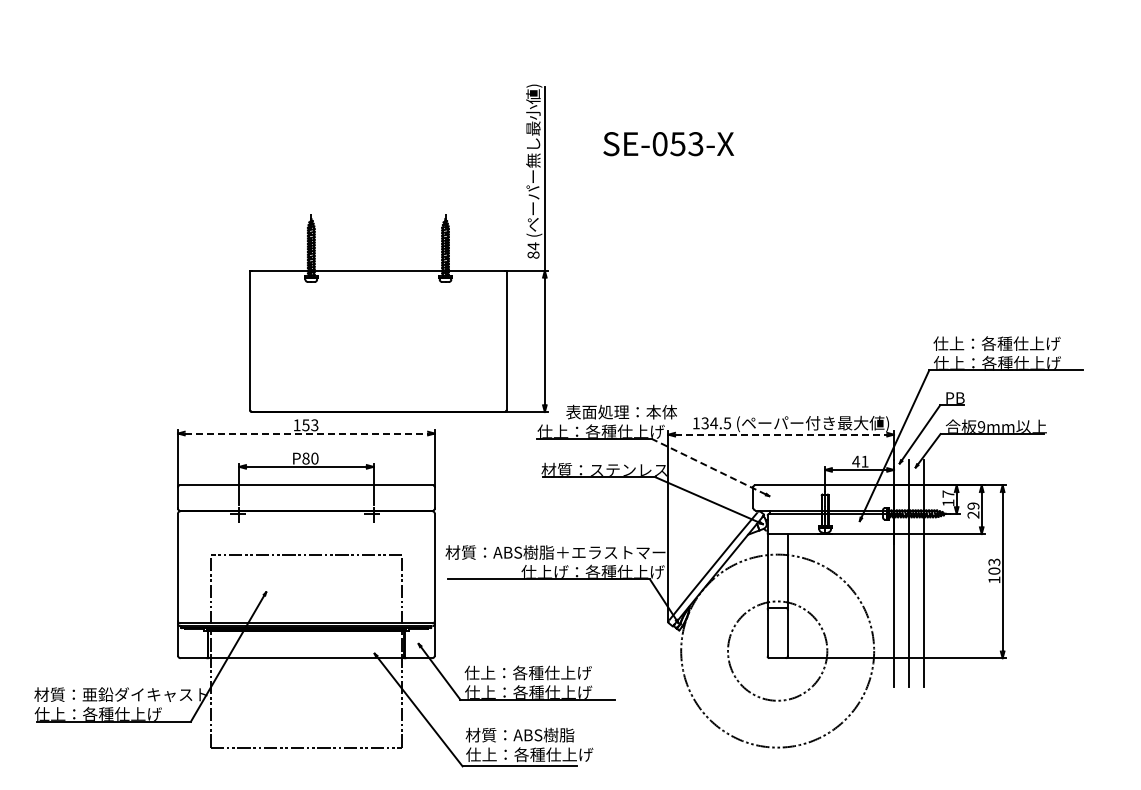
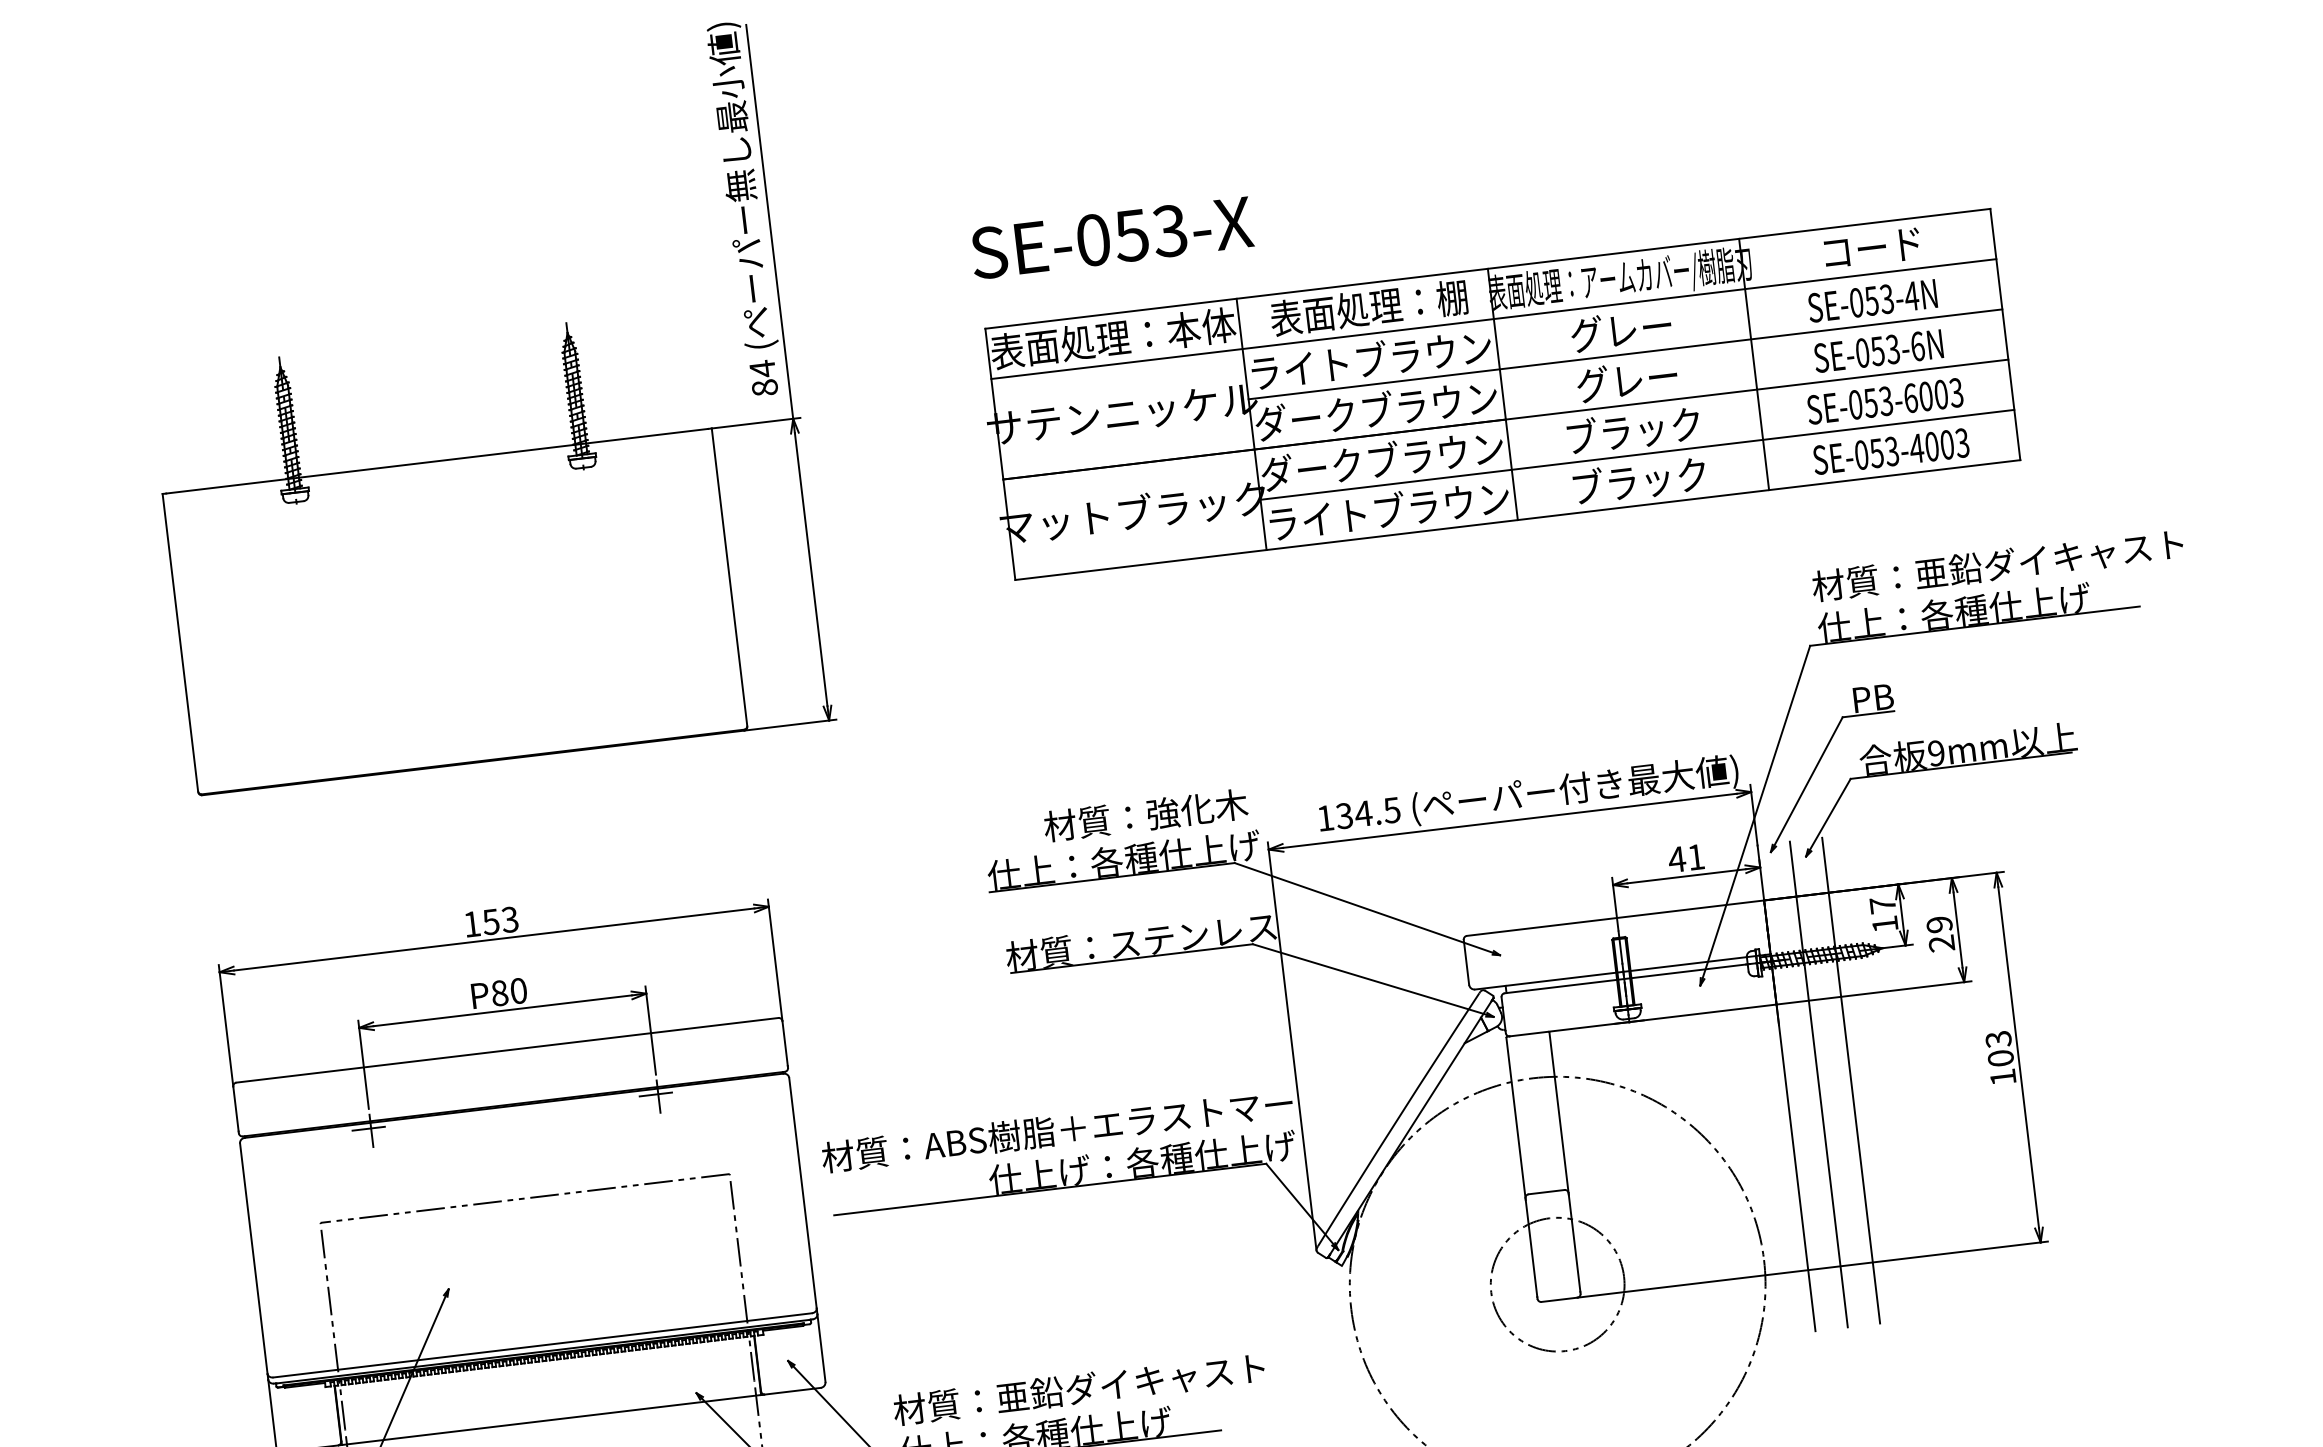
text: (668, 144) -> (1111, 238), moved
part: (799, 237) -> (1498, 394), added
part: (398, 270) -> (480, 455), moved
text: (1019, 343) -> (1996, 565), 仕上：各種仕上げ -> 材質：亜鉛ダイキャスト
text: (621, 411) -> (1162, 811), 表面処理：本体 -> 材質：強化木
line: (306, 433) -> (494, 939), dashed -> solid
line: (781, 434) -> (1510, 820), dashed -> solid
line: (709, 466) -> (1364, 907), dashed -> solid
circle: (777, 651) -> (1557, 1285), size x0.62
text: (550, 672) -> (1077, 1388), 仕上：各種仕上げ -> 材質：亜鉛ダイキャスト

